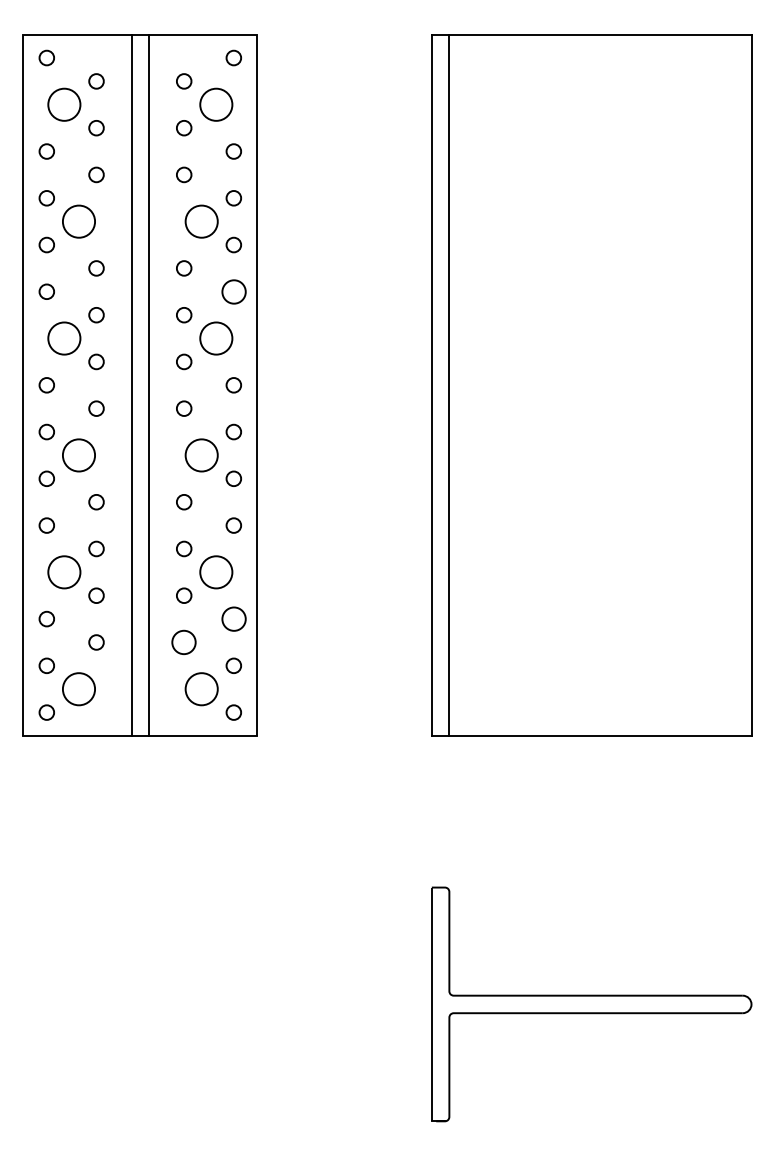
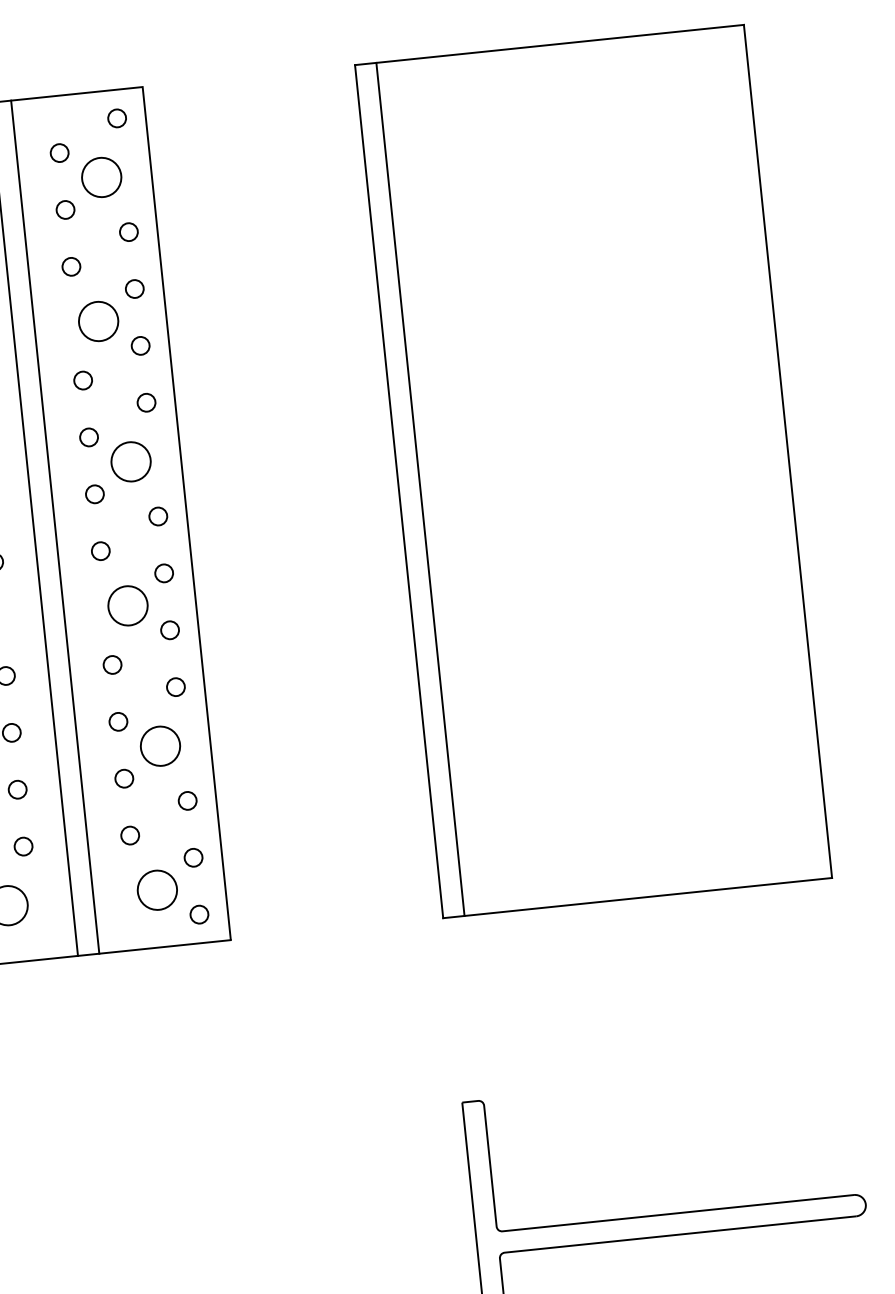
circle: (233, 291) -> (146, 402), size x0.62
circle: (233, 618) -> (187, 800), size x0.62
circle: (184, 642) -> (130, 835), size x0.62

